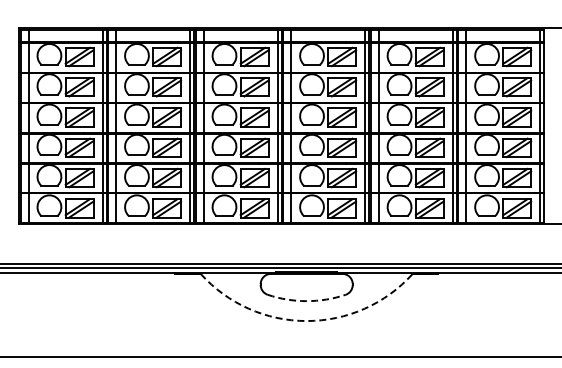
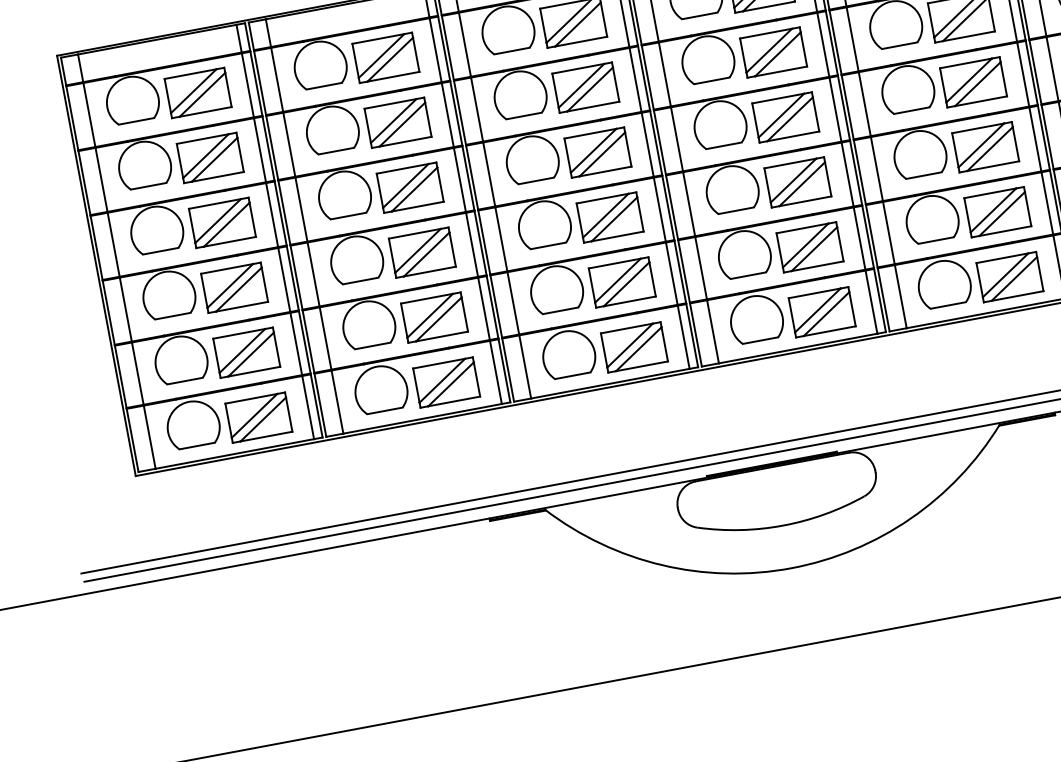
arc: (306, 301) -> (783, 526), dashed -> solid
arc: (306, 321) -> (791, 569), dashed -> solid

